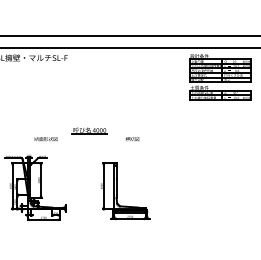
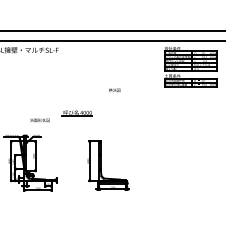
text: (132, 139) -> (114, 90), moved

